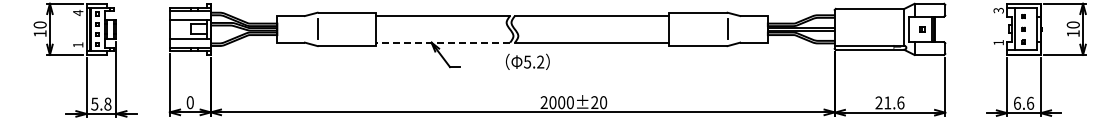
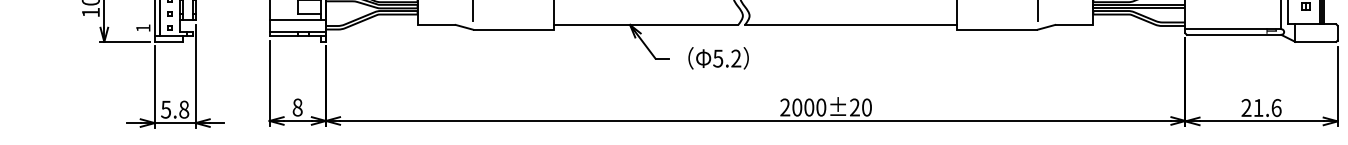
line: (442, 42) -> (645, 24), dashed -> solid
text: (527, 61) -> (718, 57), moved
text: (189, 102) -> (296, 107), 0 -> 8

